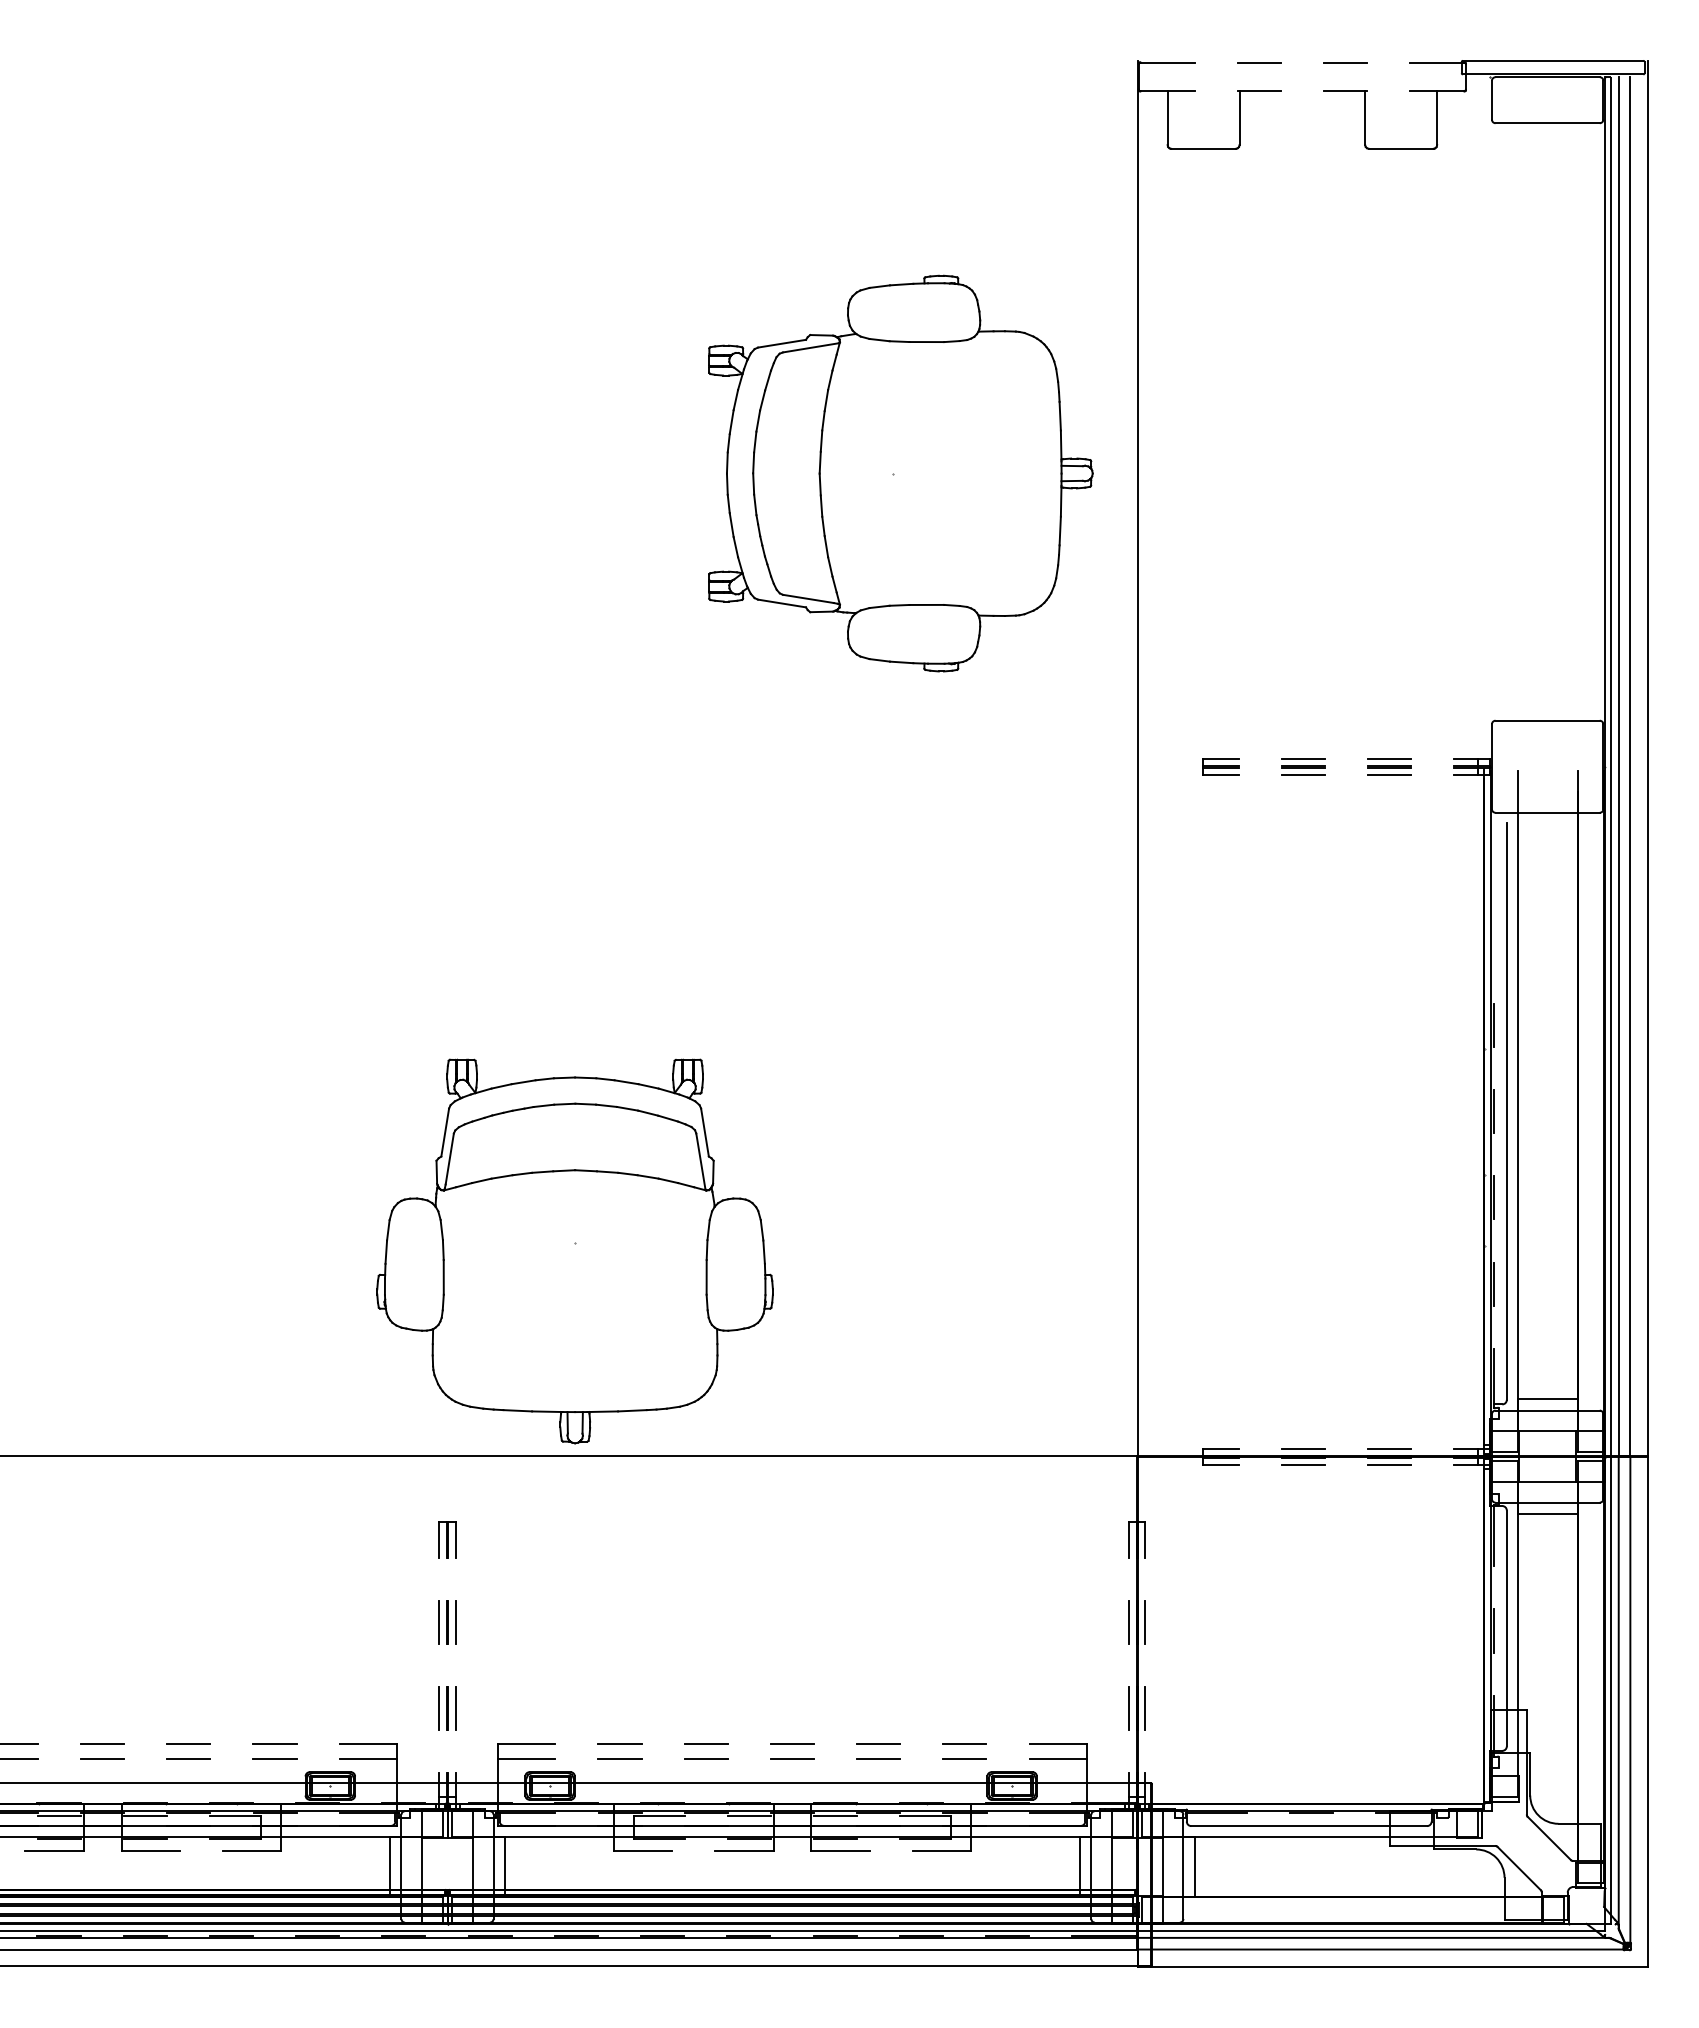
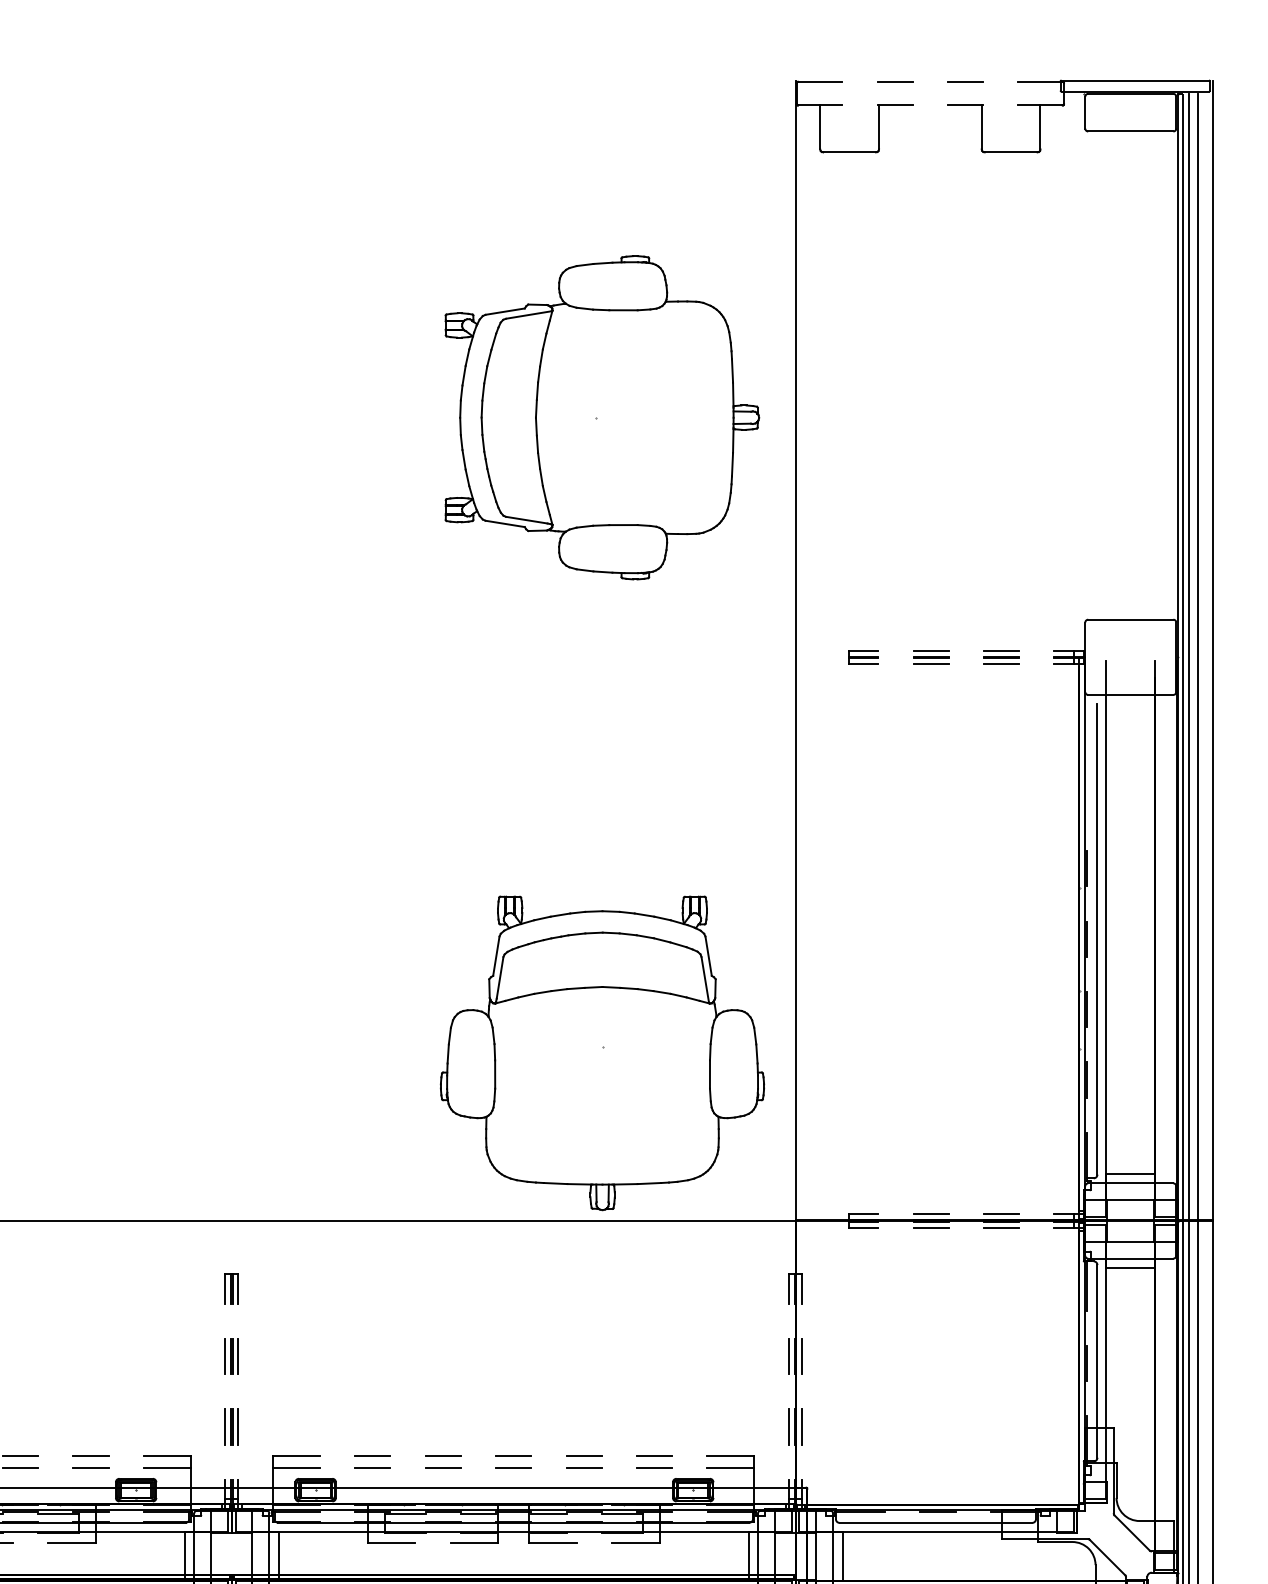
part: (574, 1251) -> (602, 1053), moved

